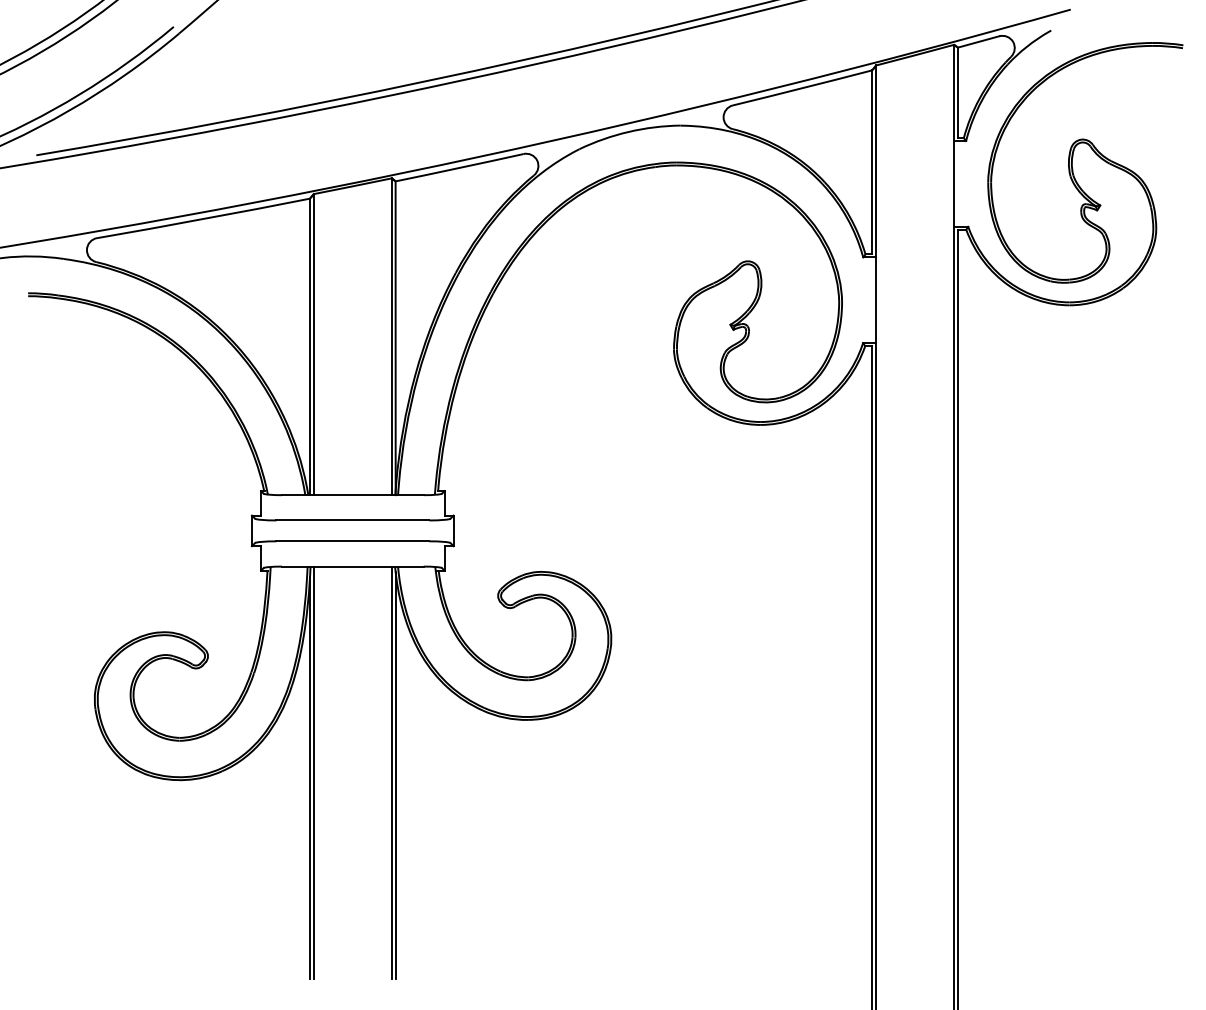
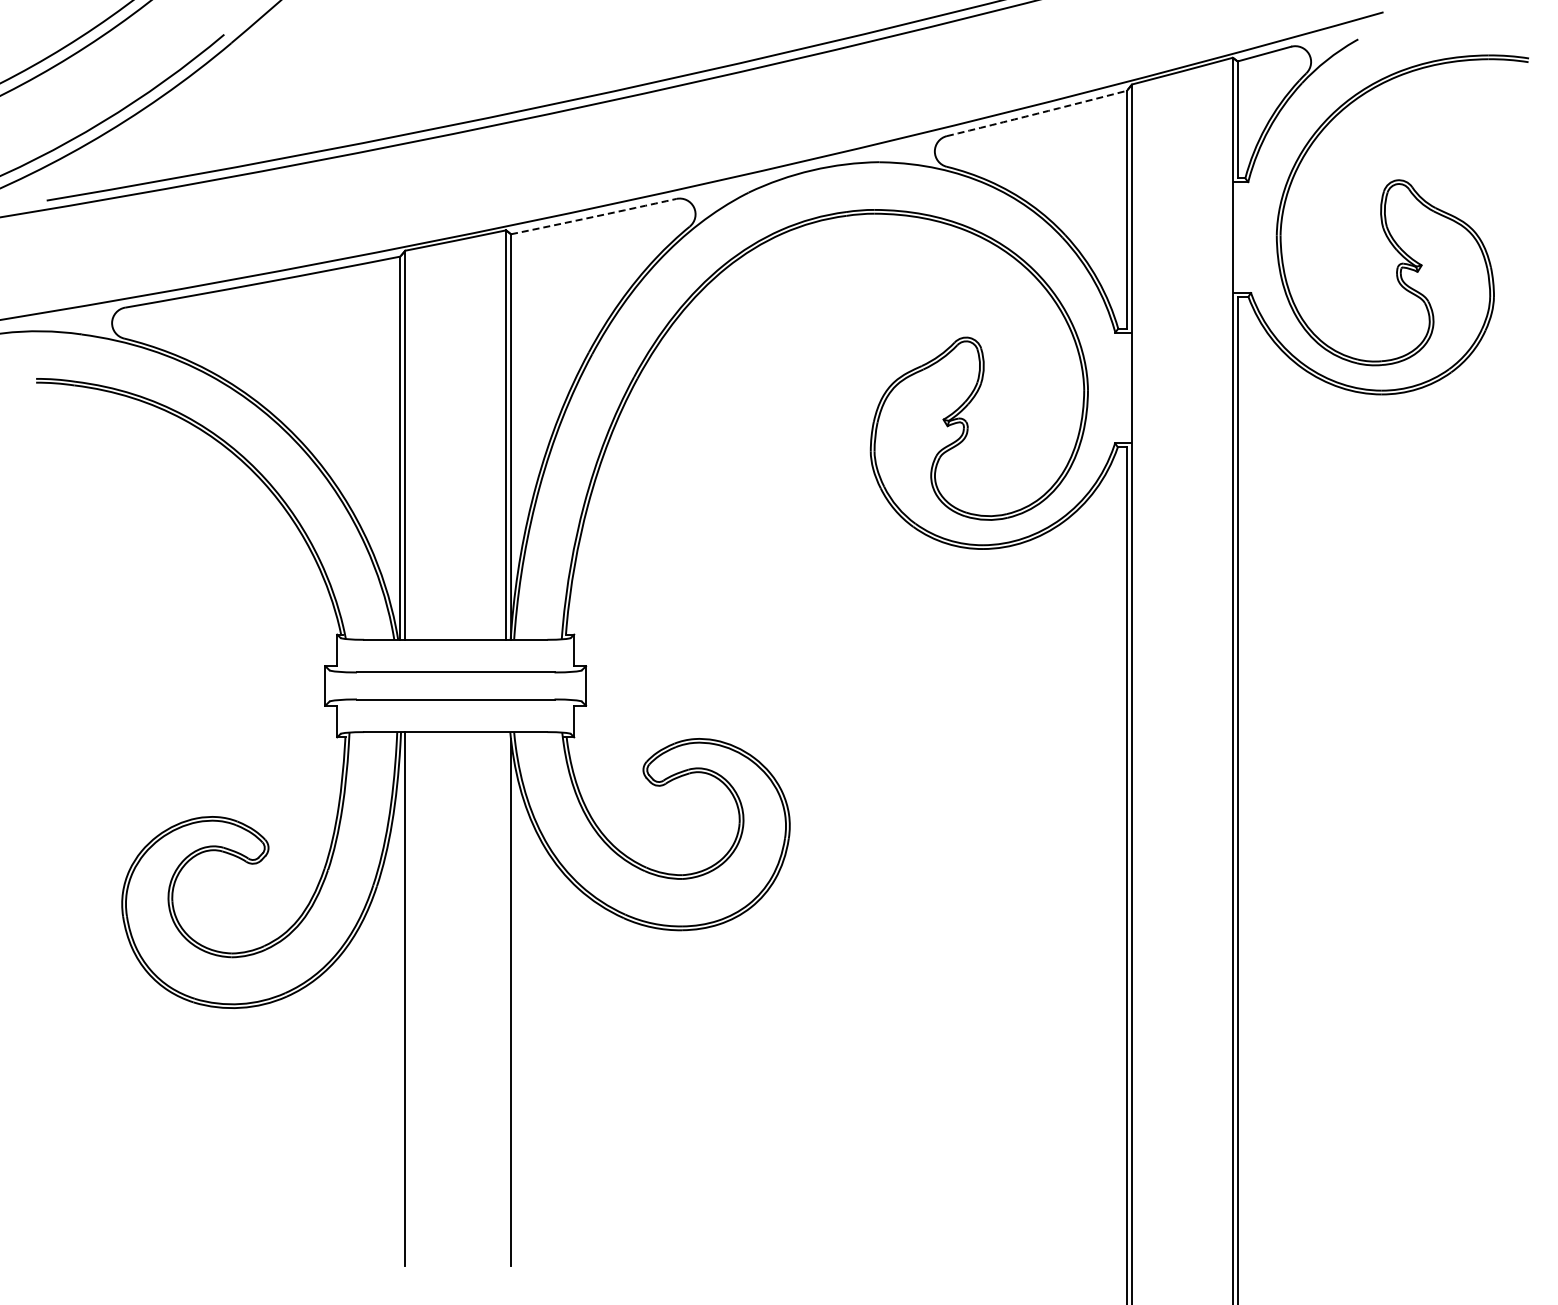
arc: (803, 87) -> (1037, 113), solid -> dashed
arc: (459, 167) -> (593, 216), solid -> dashed
line: (392, 772) -> (506, 998), removed
line: (310, 778) -> (400, 1005), removed

